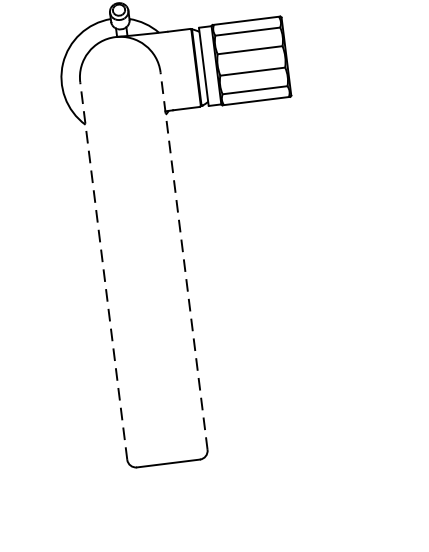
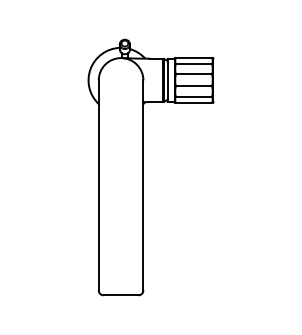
line: (183, 259) -> (143, 184), dashed -> solid
line: (103, 269) -> (98, 184), dashed -> solid

